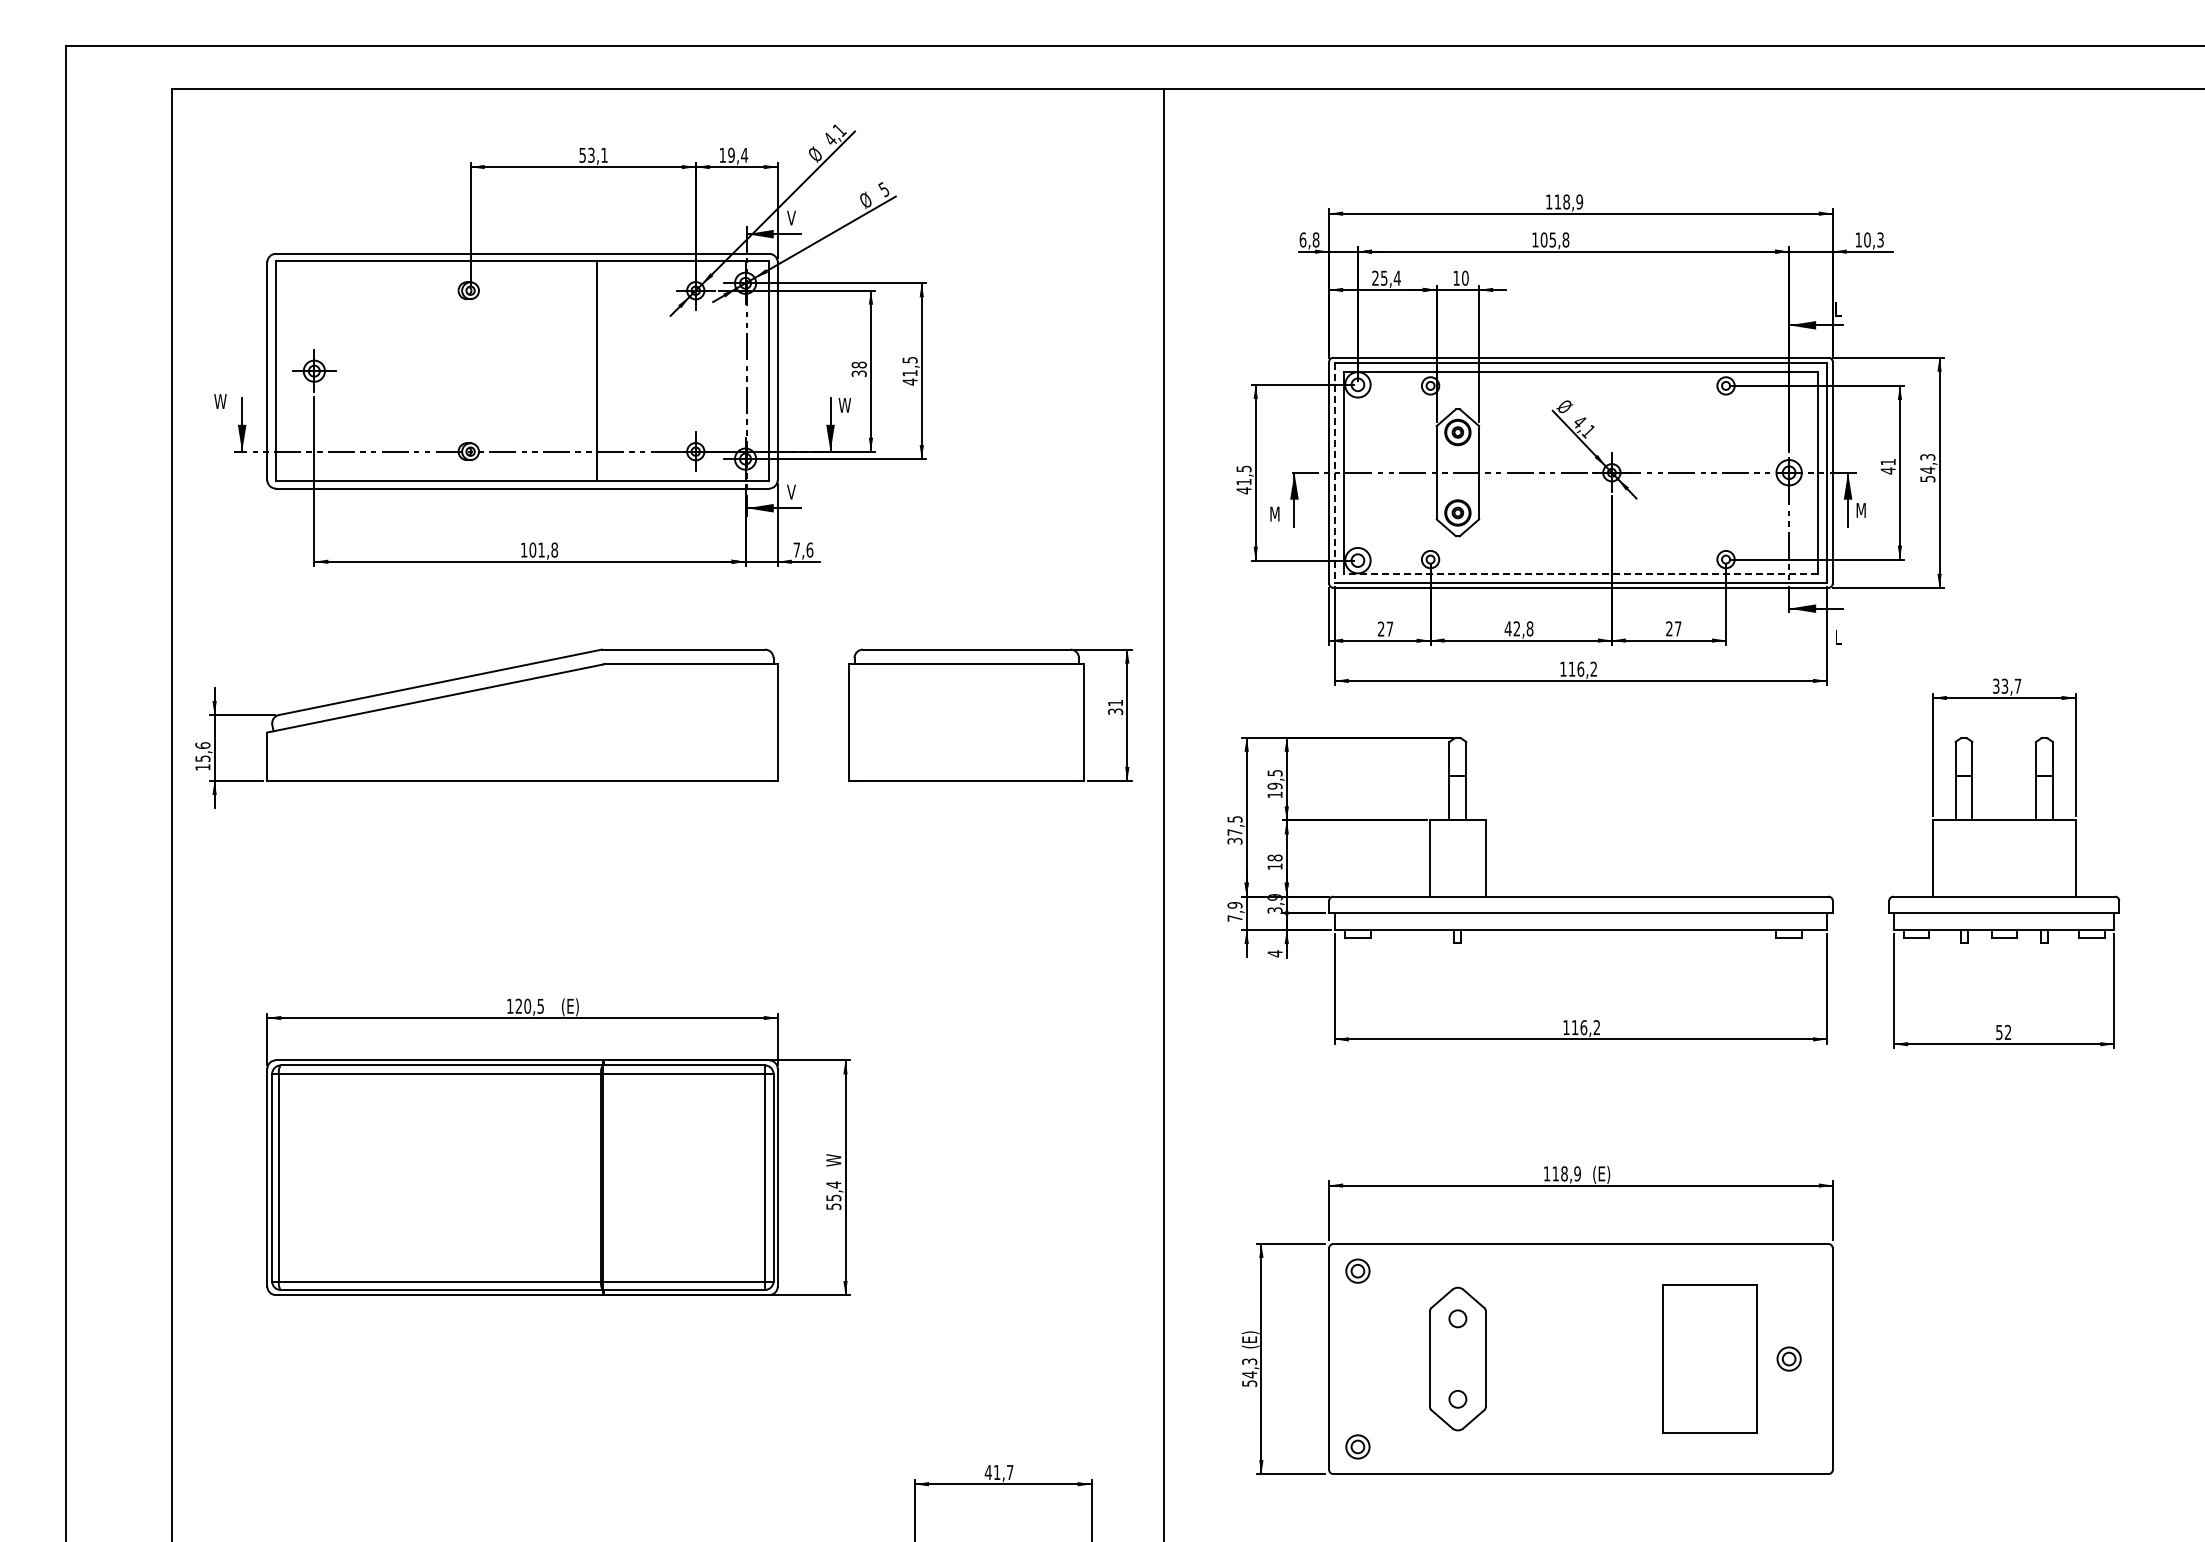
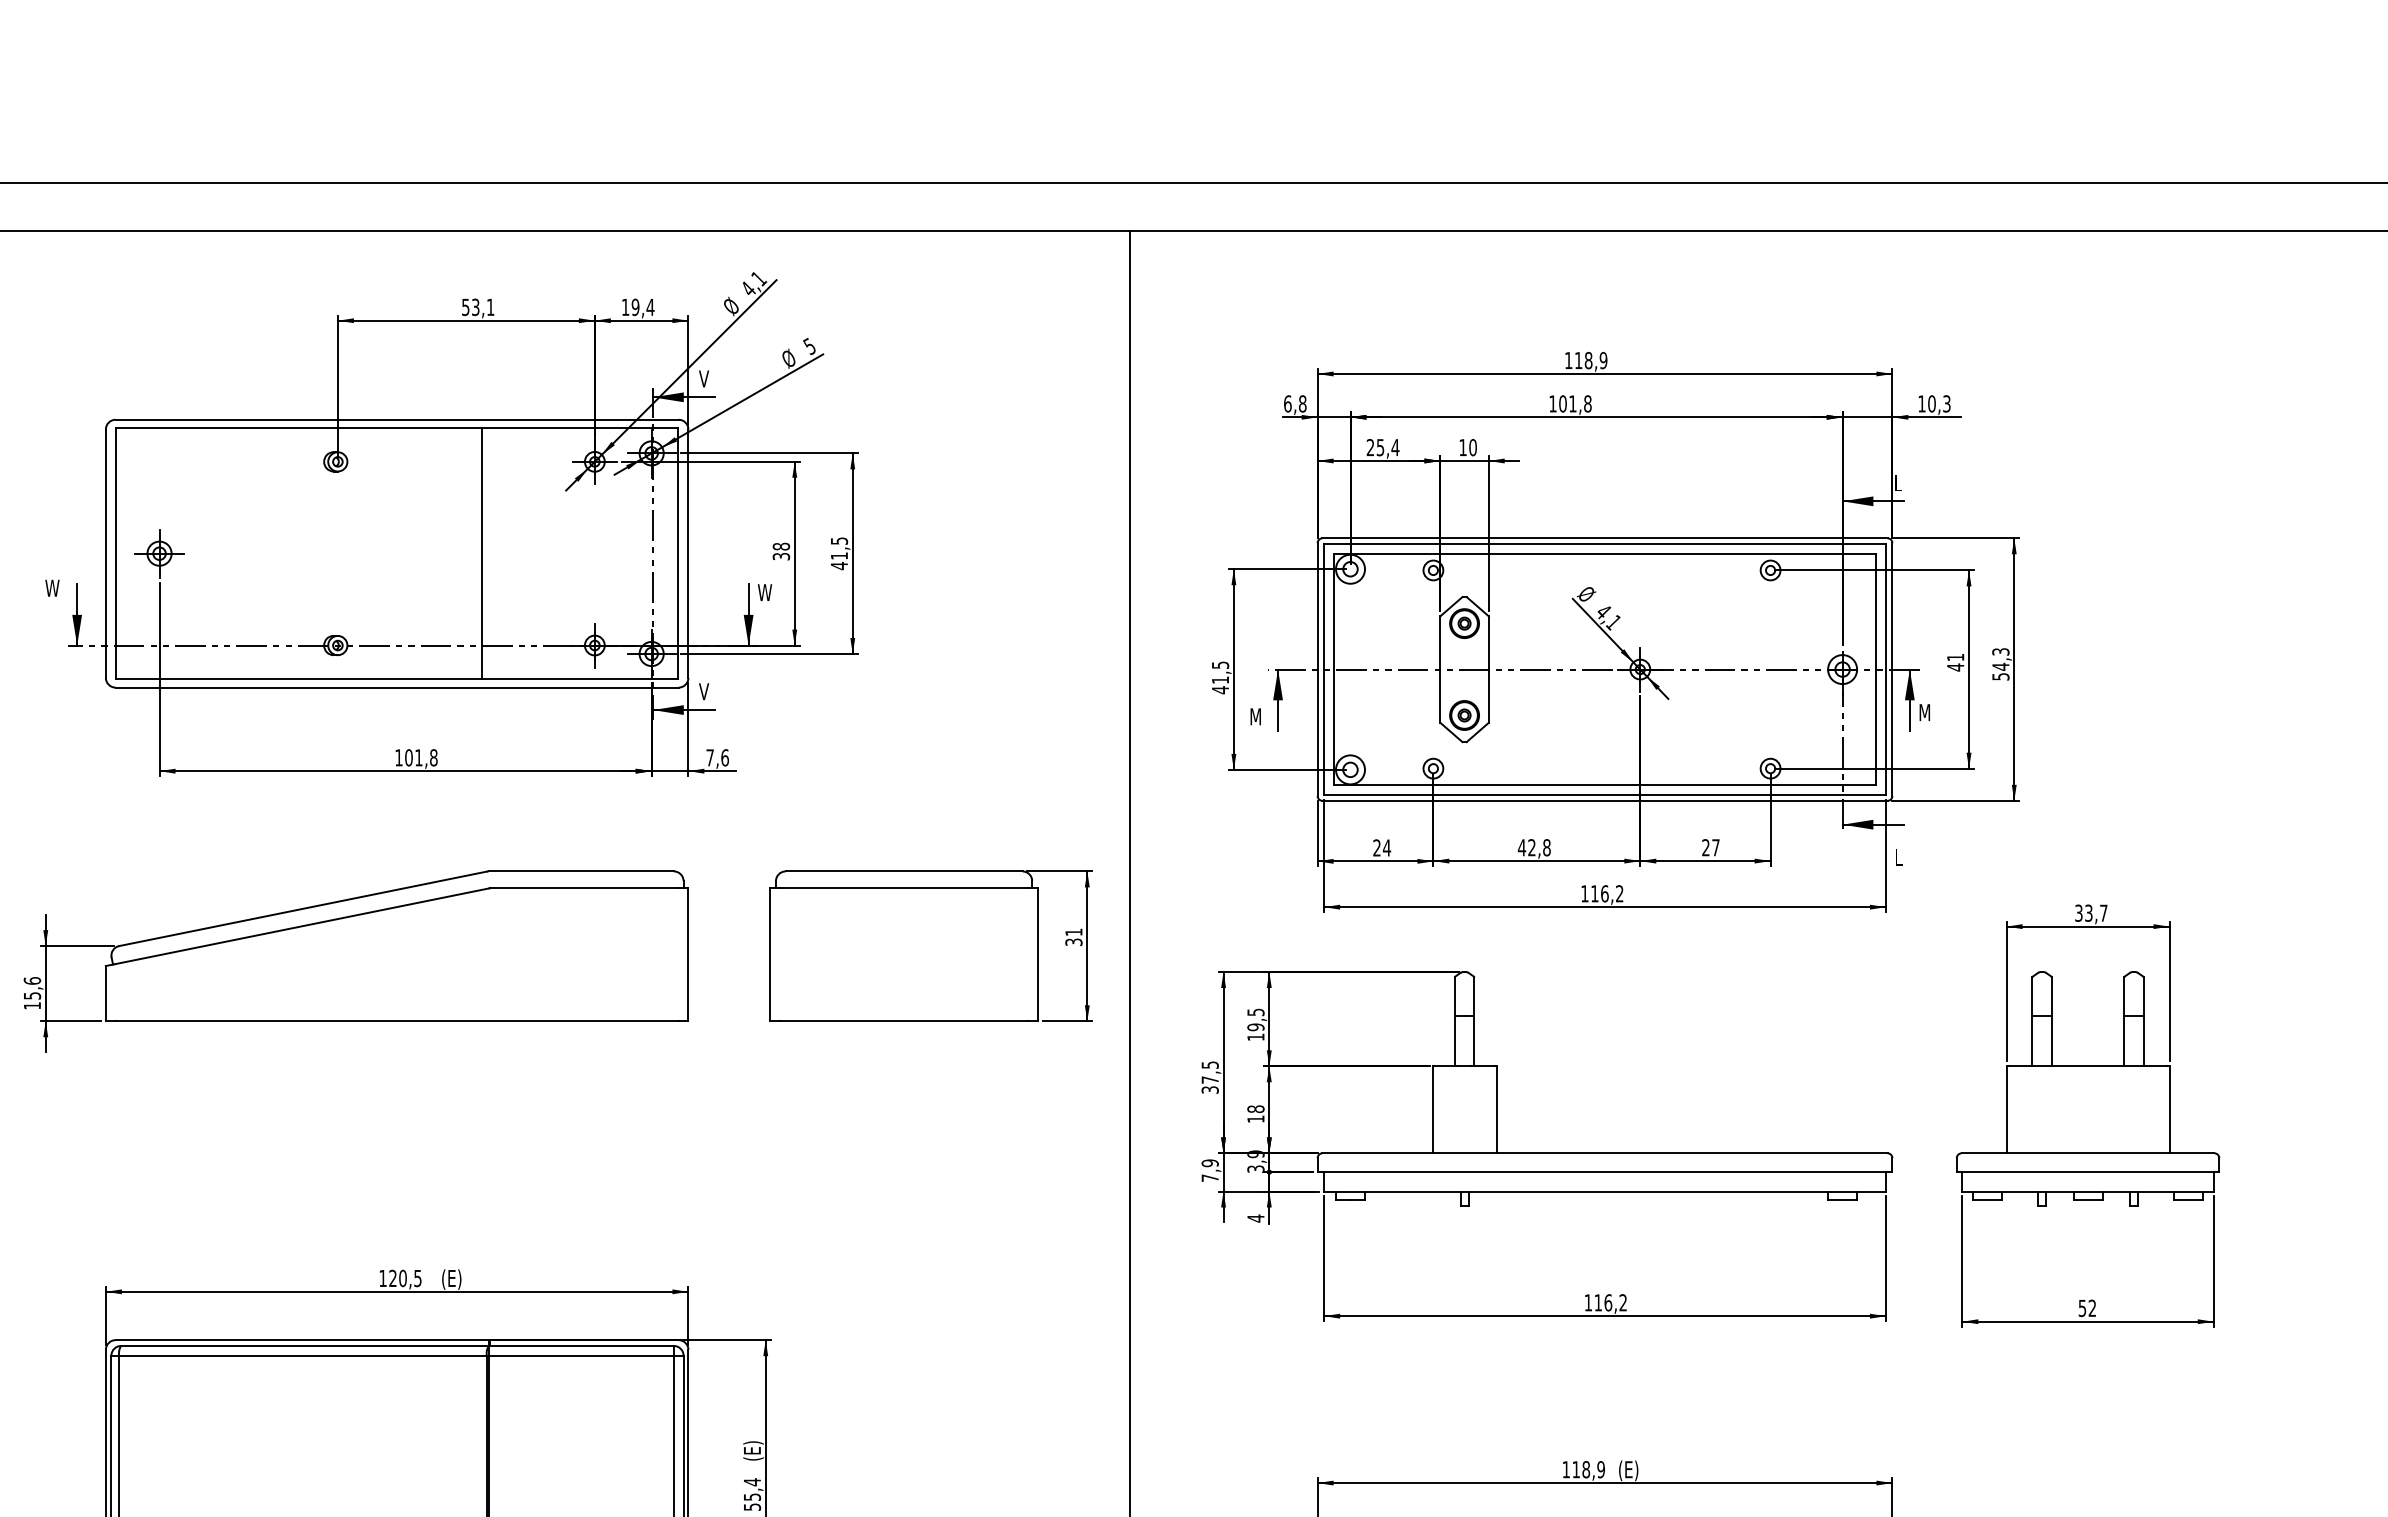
text: (1552, 239) -> (1572, 403), 105,8 -> 101,8
line: (1334, 473) -> (1323, 670), dashed -> solid
line: (1580, 574) -> (1604, 785), dashed -> solid
text: (1389, 628) -> (1386, 847), 27 -> 24
text: (834, 1157) -> (753, 1451), W -> (E)

